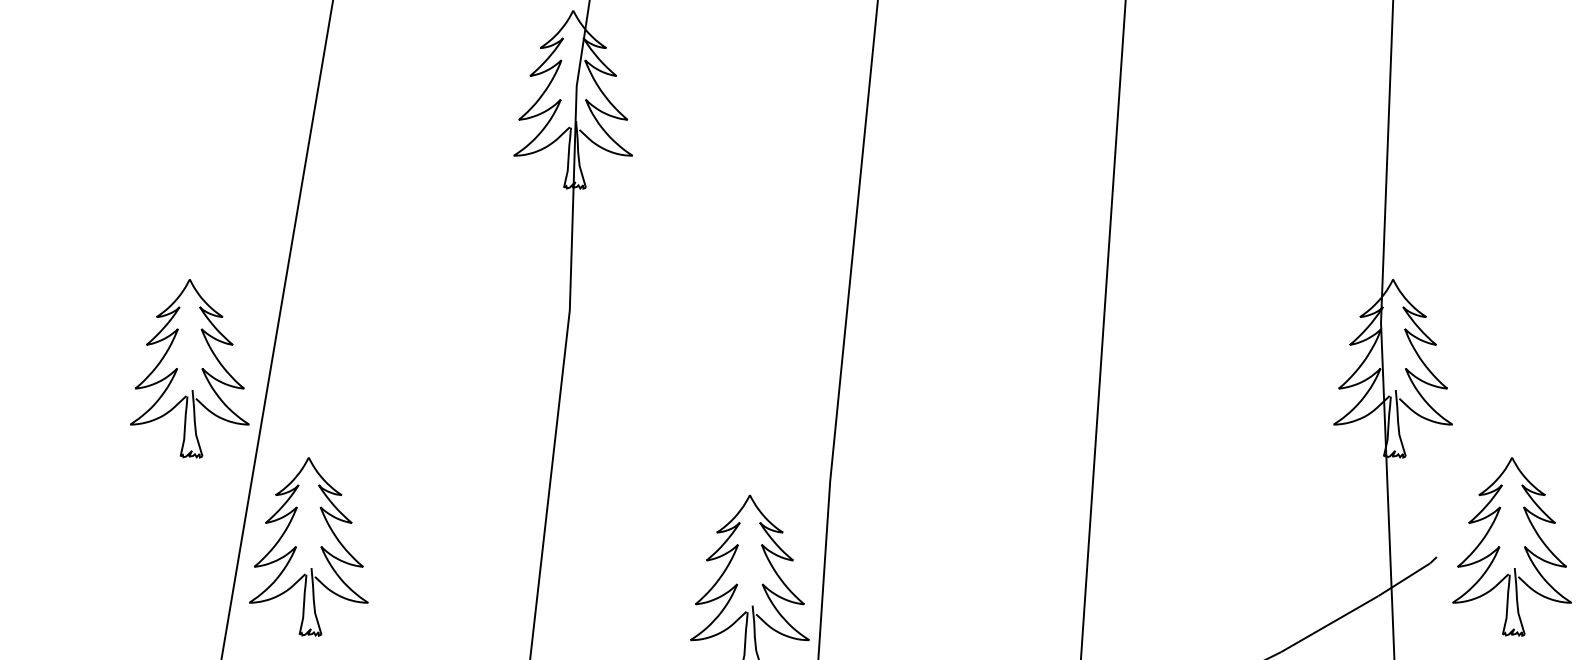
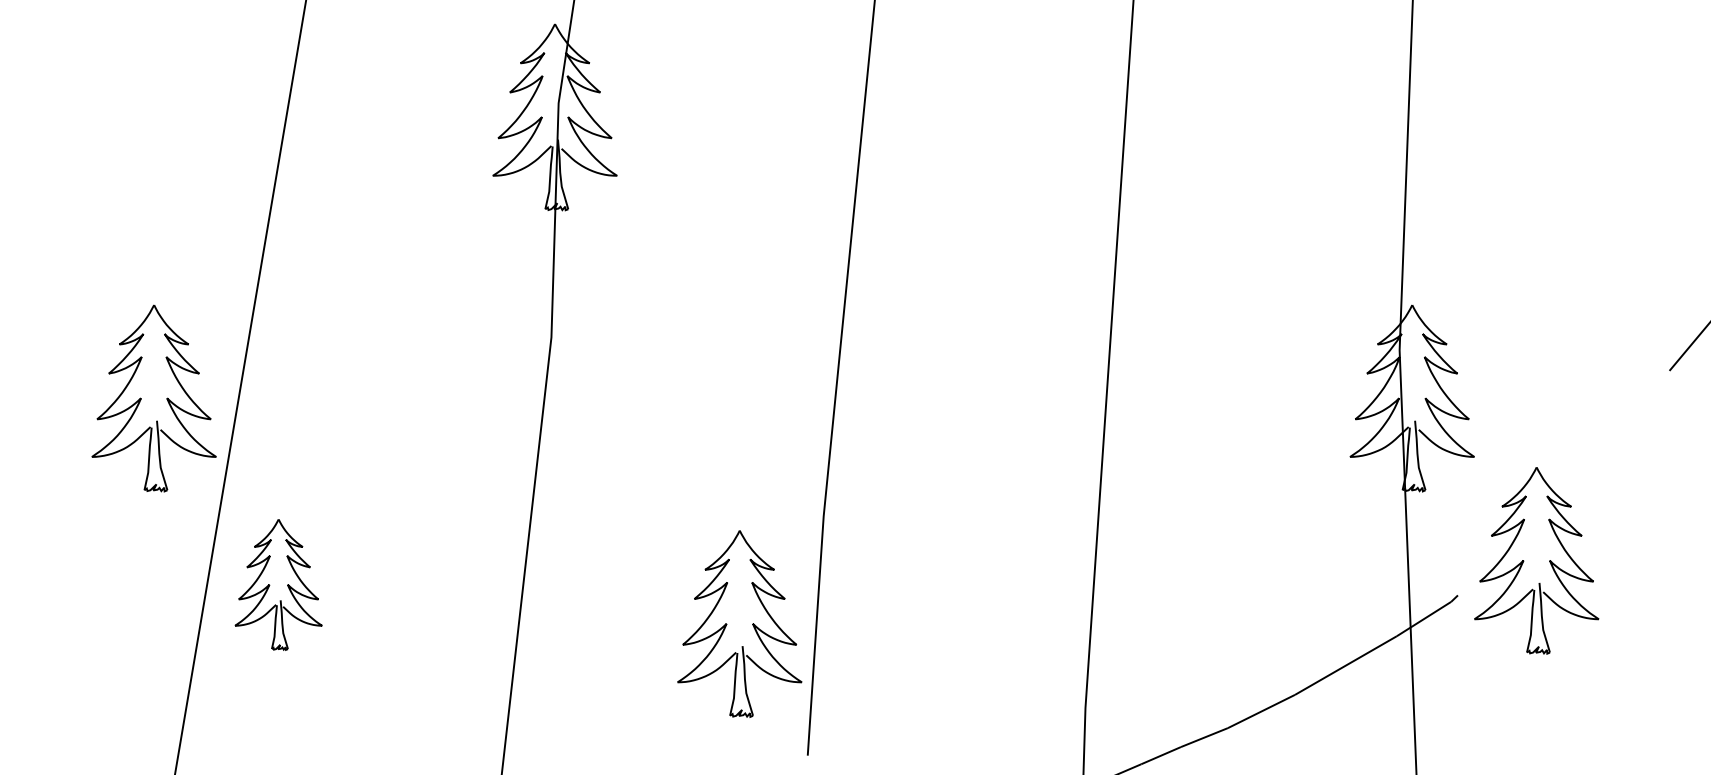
part: (308, 546) -> (278, 584), size x0.7
part: (1511, 546) -> (1536, 560), moved

